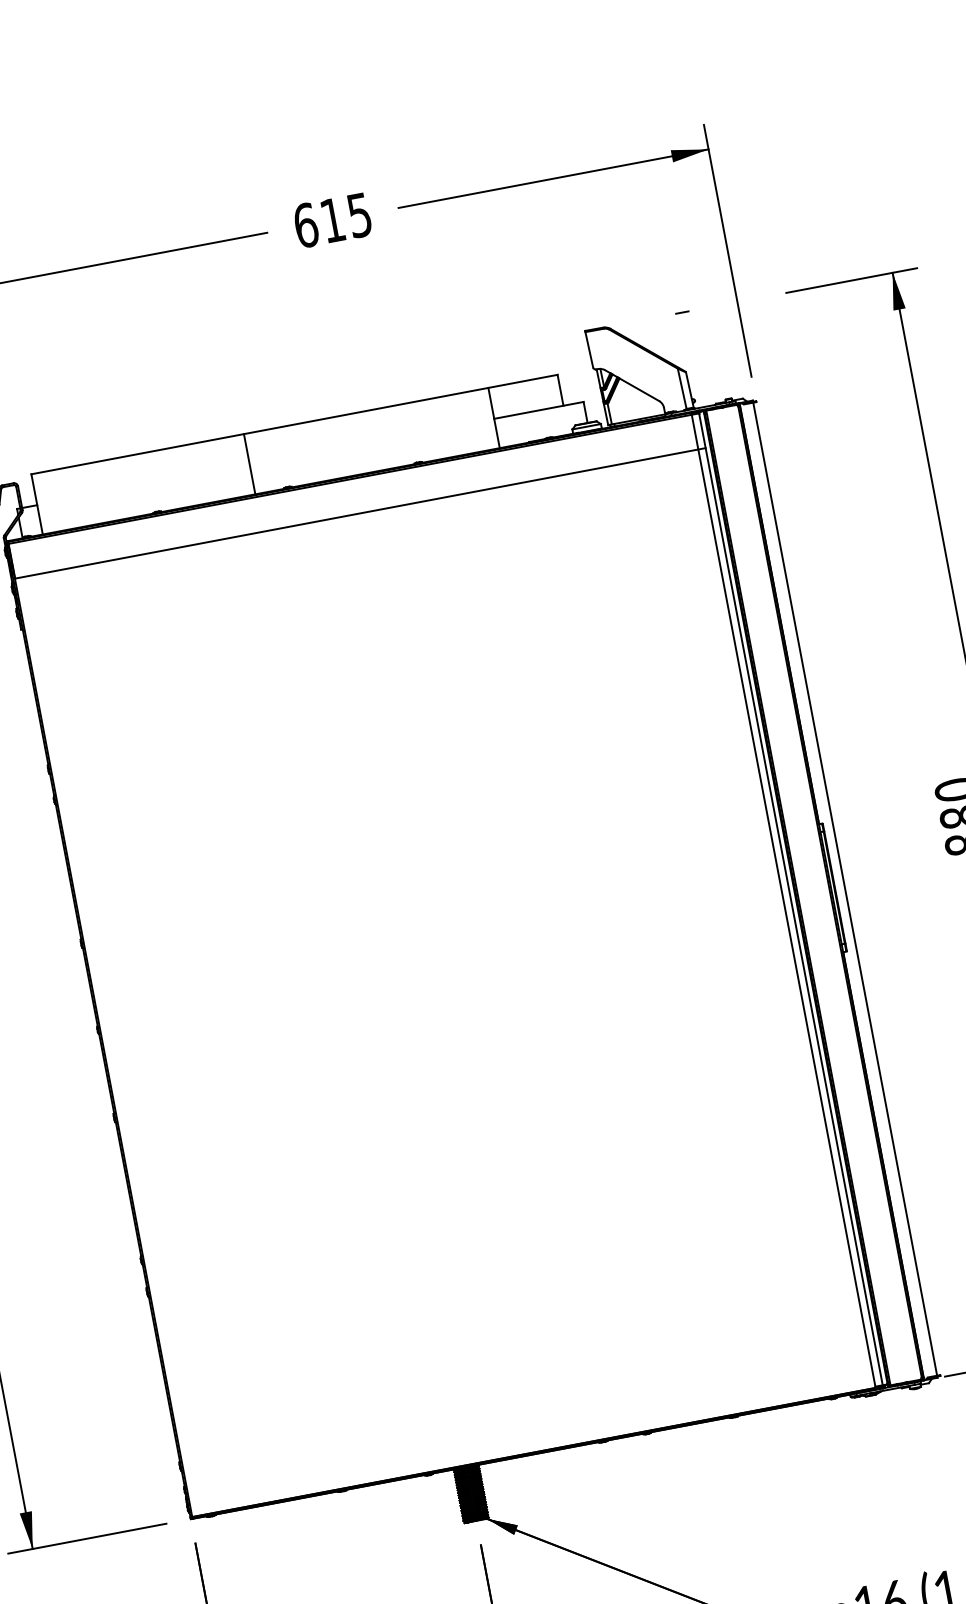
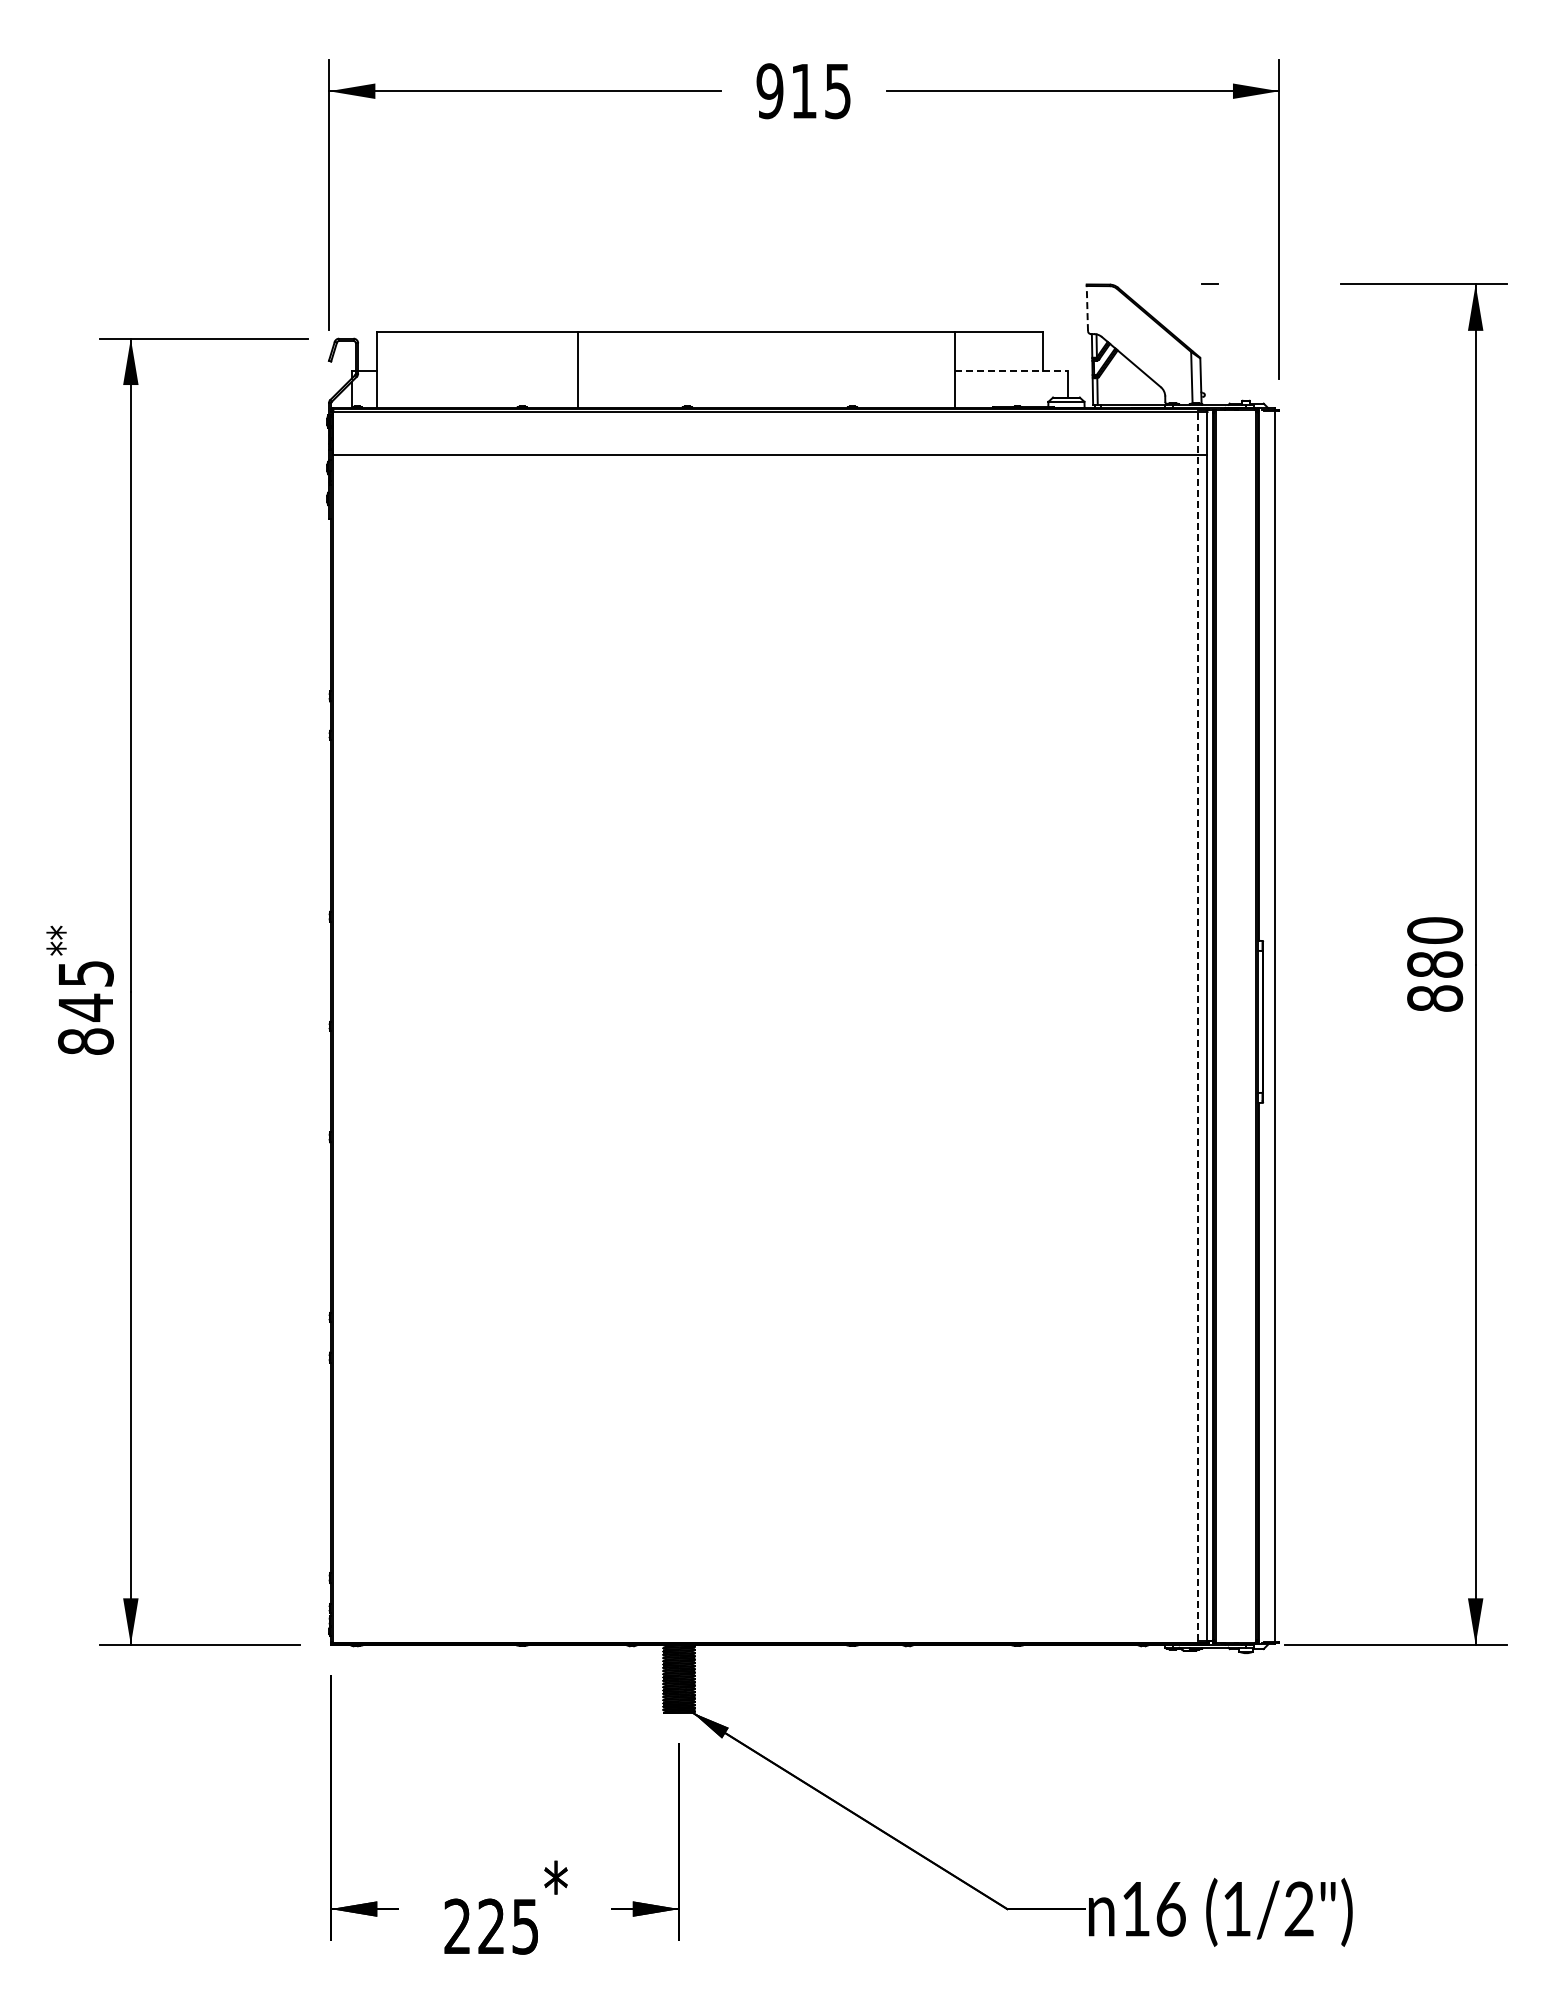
text: (305, 225) -> (769, 91), 615 -> 915
line: (589, 349) -> (1087, 307), solid -> dashed
line: (538, 410) -> (1011, 370), solid -> dashed
line: (249, 463) -> (578, 369), moved
line: (783, 900) -> (1197, 1025), solid -> dashed

